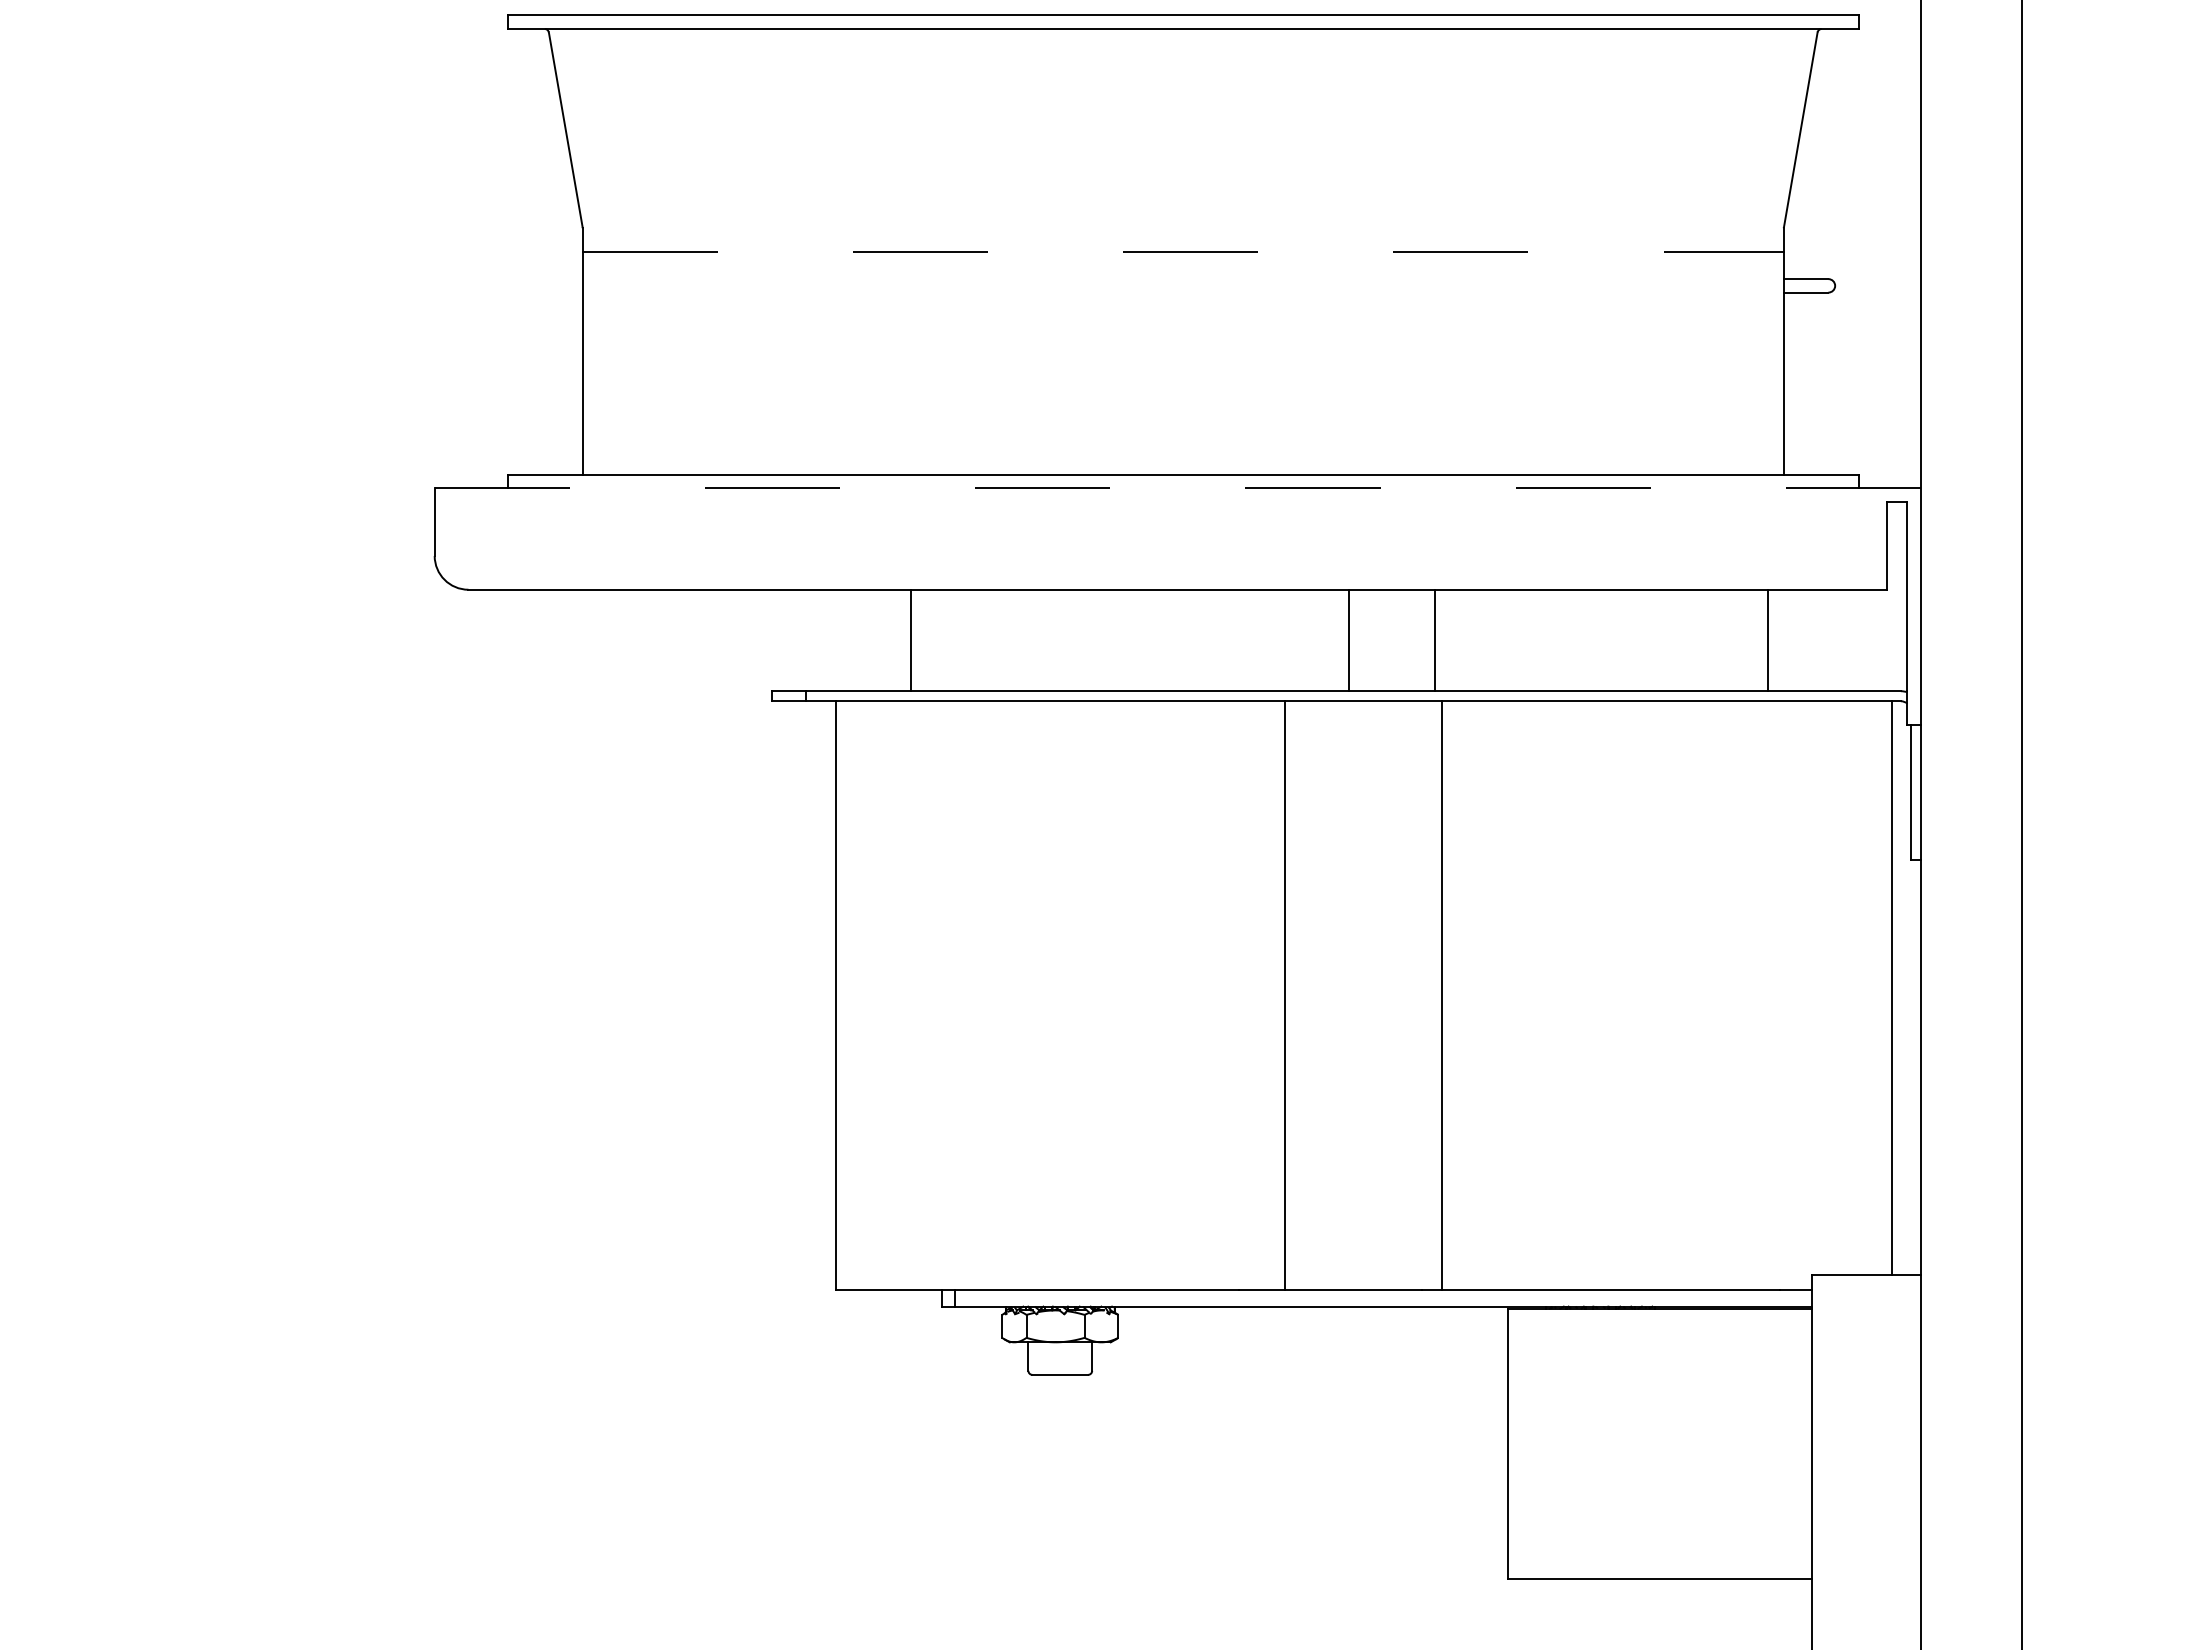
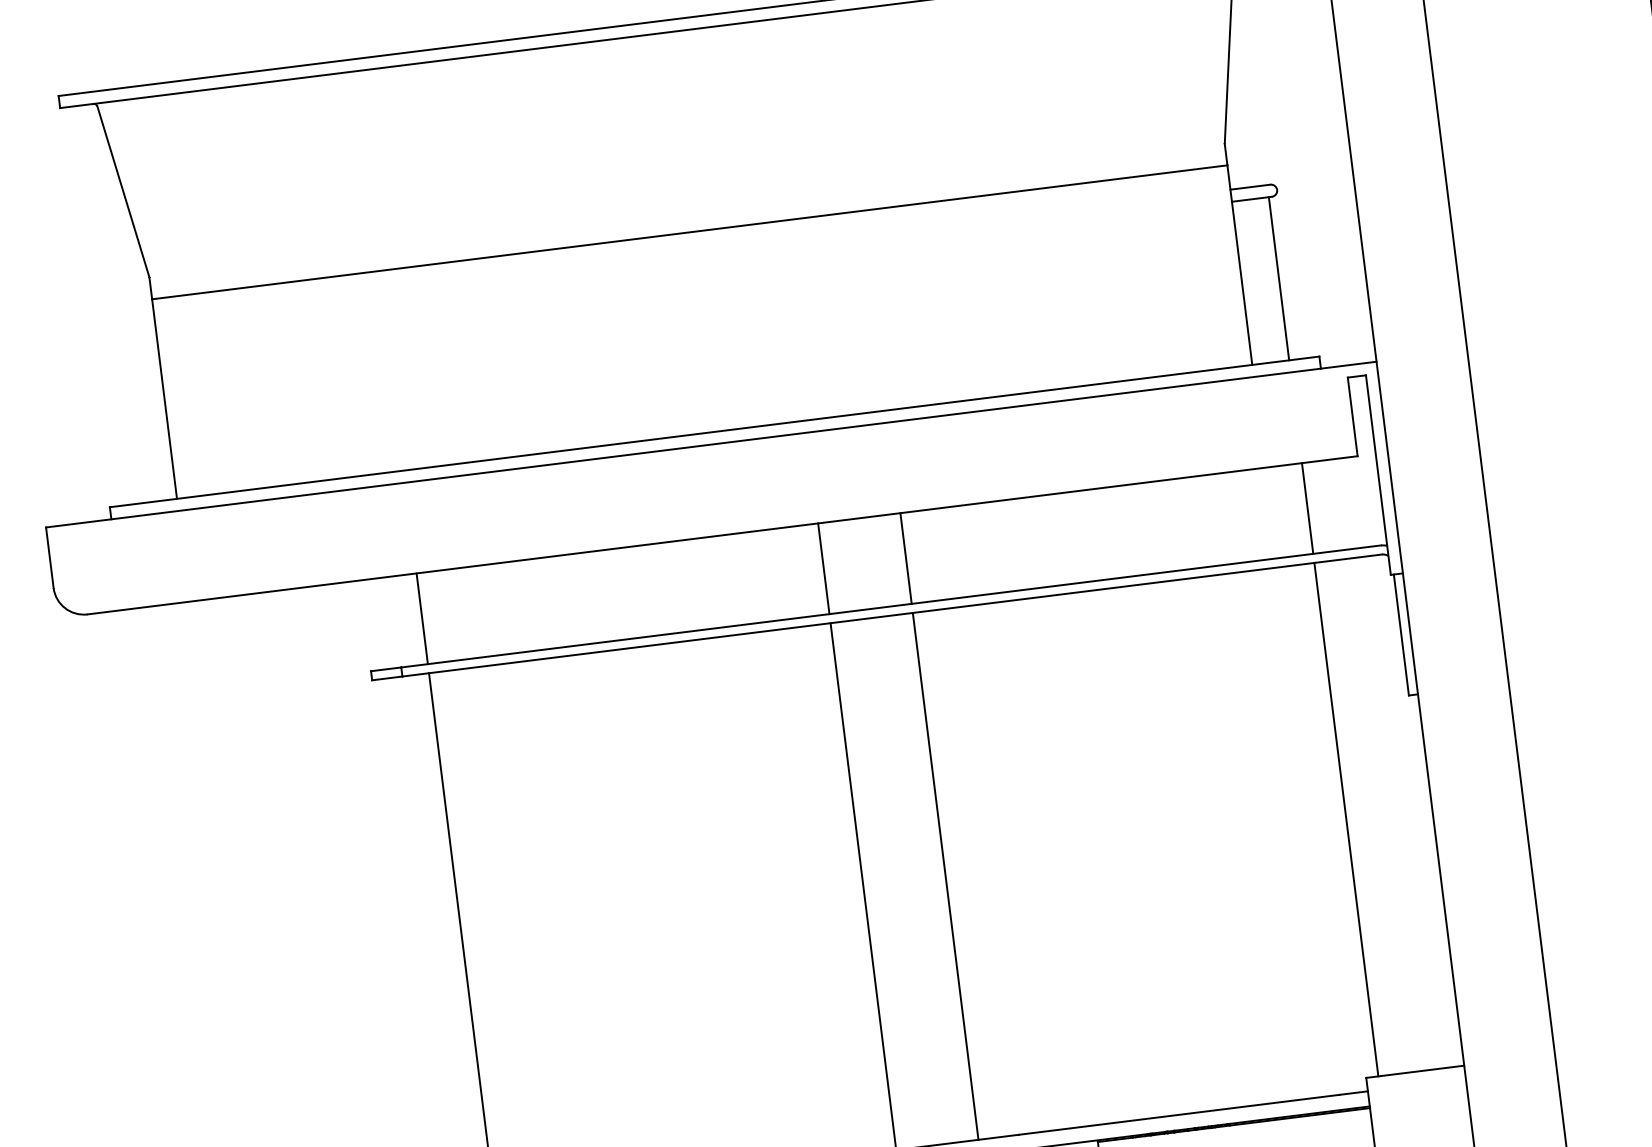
line: (1183, 251) -> (689, 231), dashed -> solid
line: (1825, 383) -> (1279, 278), added
line: (1177, 488) -> (711, 444), dashed -> solid
line: (910, 640) -> (421, 618), moved
line: (1348, 640) -> (823, 568), moved
line: (1435, 640) -> (906, 558), moved
line: (1768, 640) -> (1308, 508), moved
line: (1892, 987) -> (1346, 819), moved
line: (1442, 995) -> (945, 876), moved

